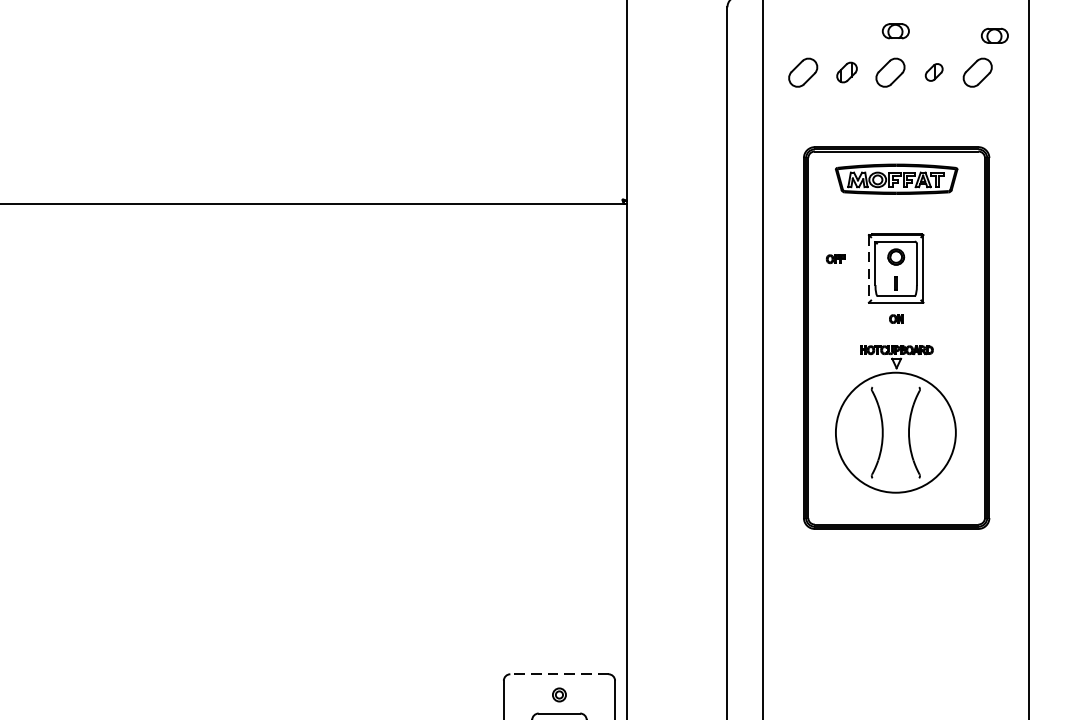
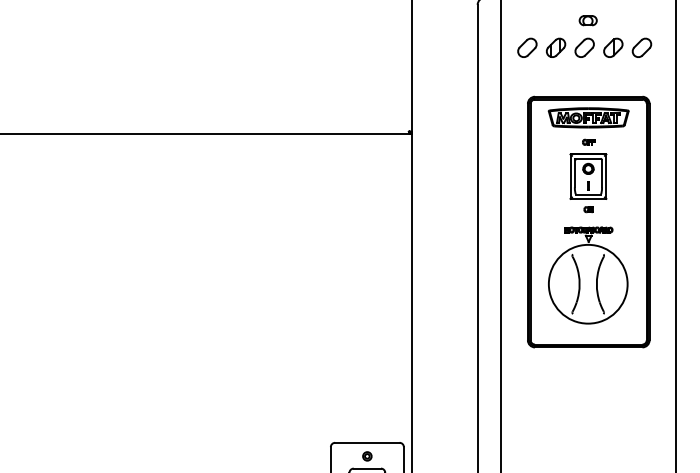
part: (993, 35) -> (652, 23), removed
part: (847, 72) -> (556, 47), size x1.43
part: (934, 72) -> (613, 47), size x1.67
part: (835, 257) -> (588, 141), moved
line: (868, 270) -> (570, 177), dashed -> solid
line: (558, 673) -> (366, 442), dashed -> solid

